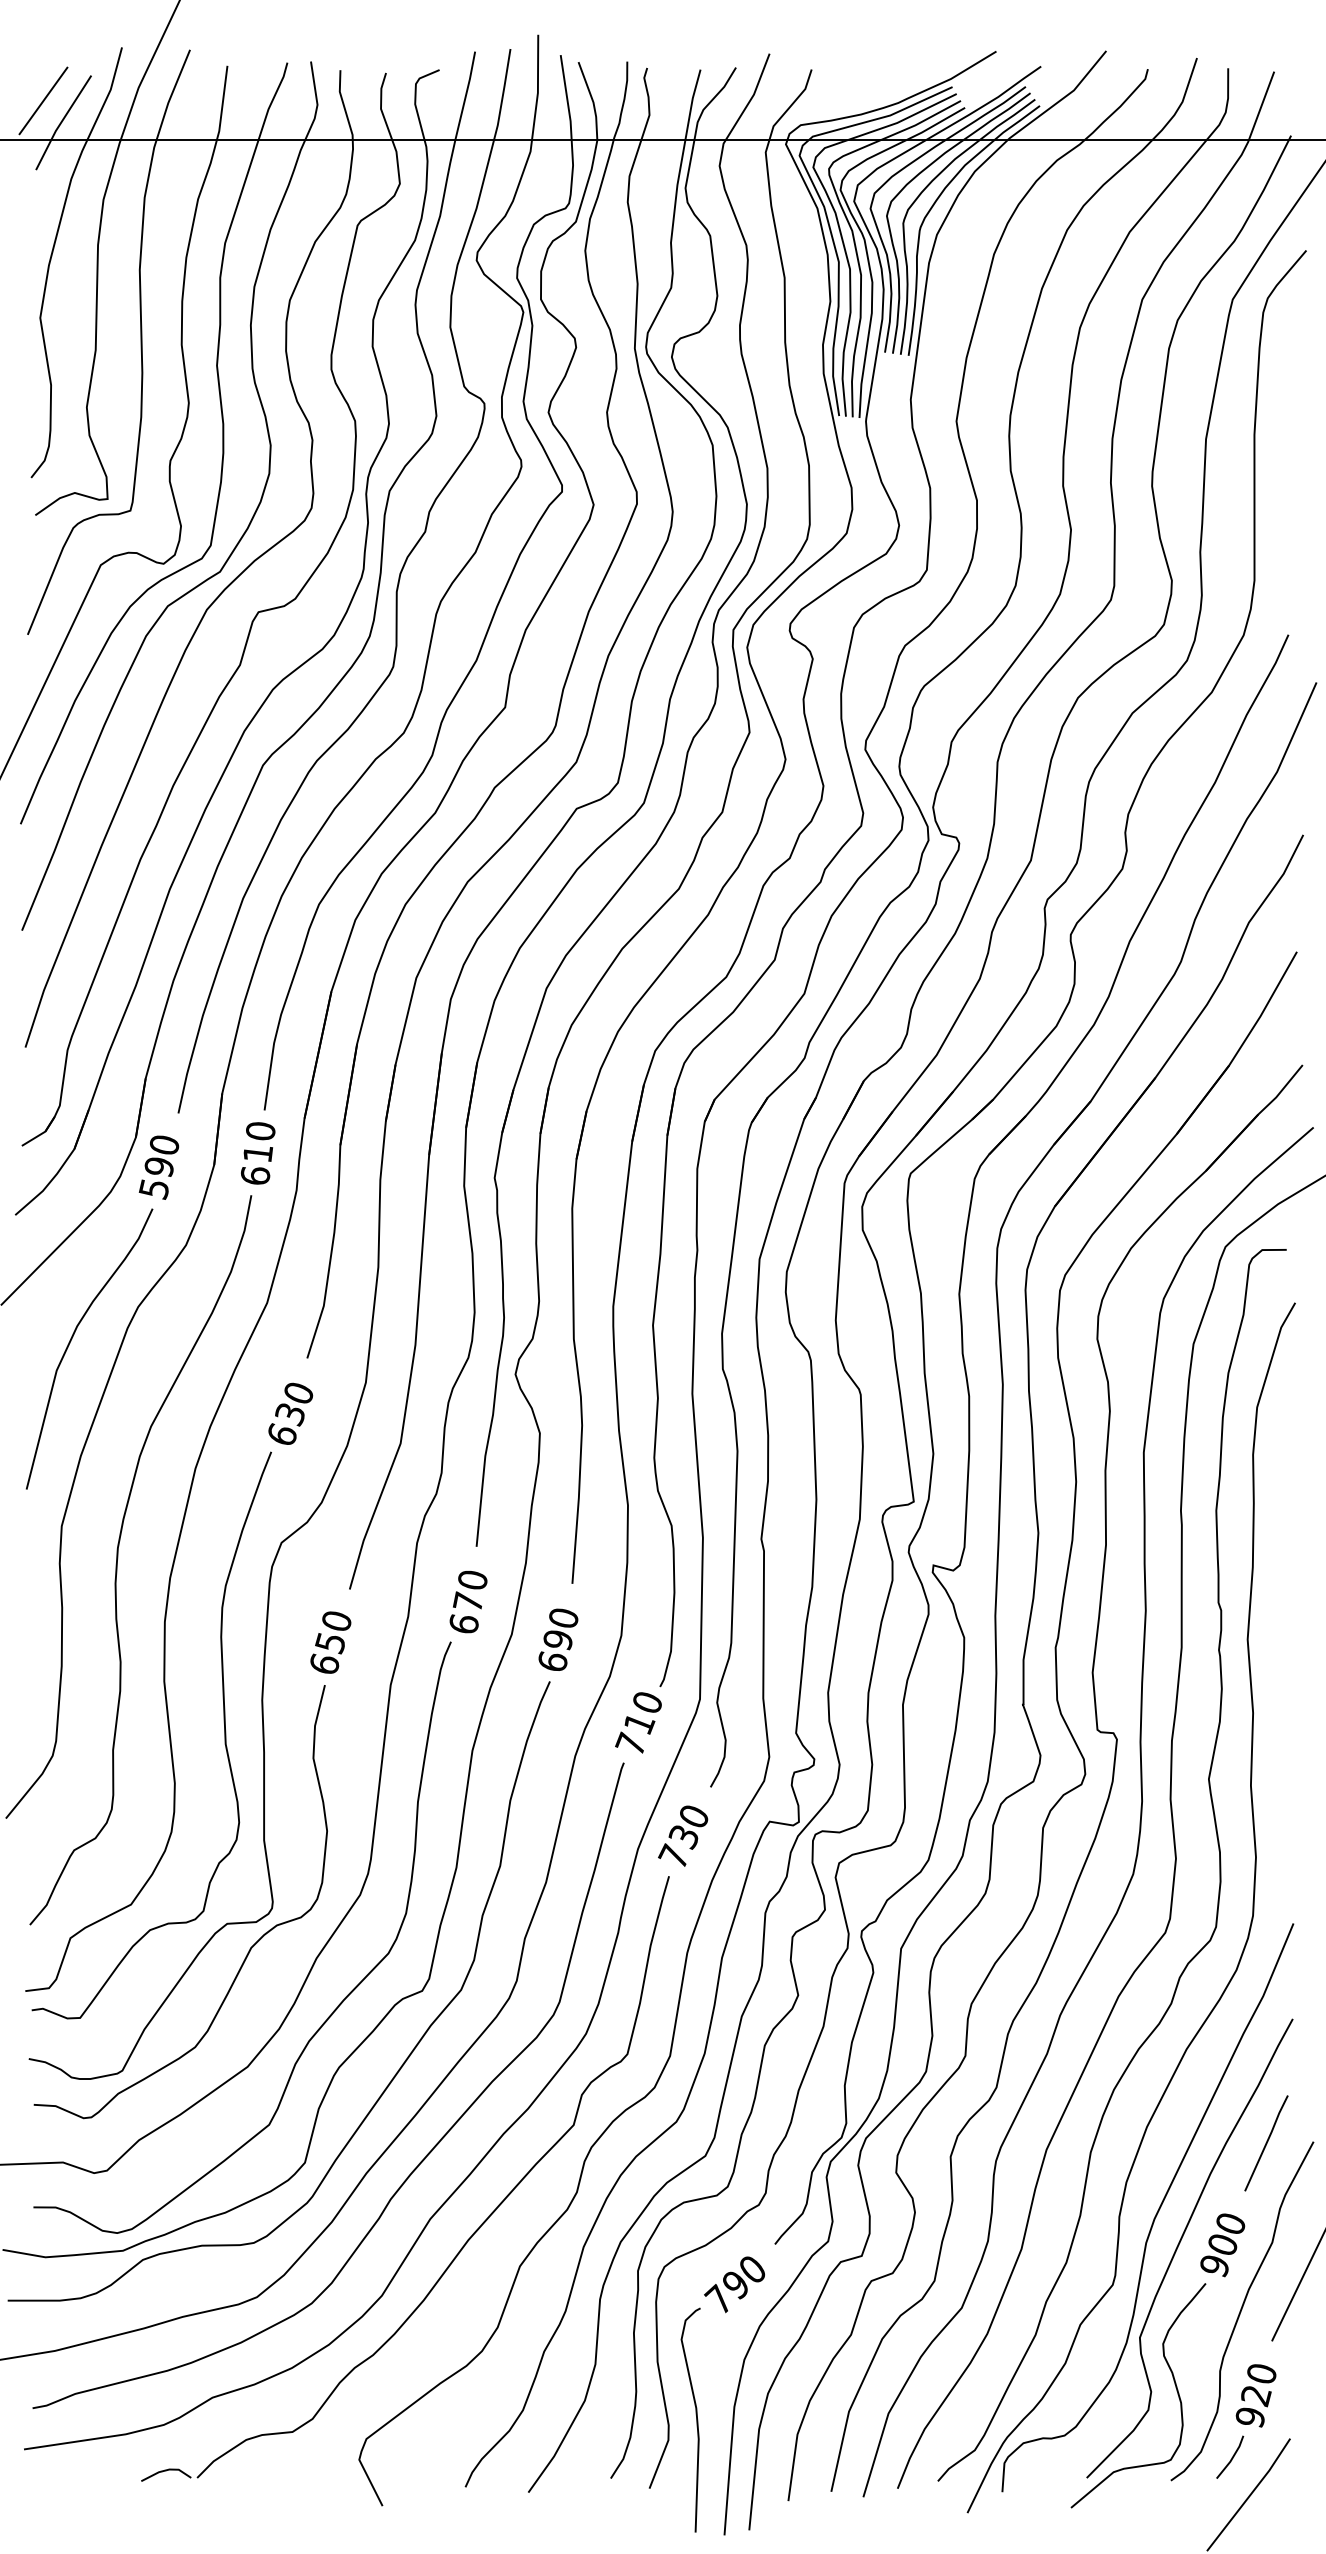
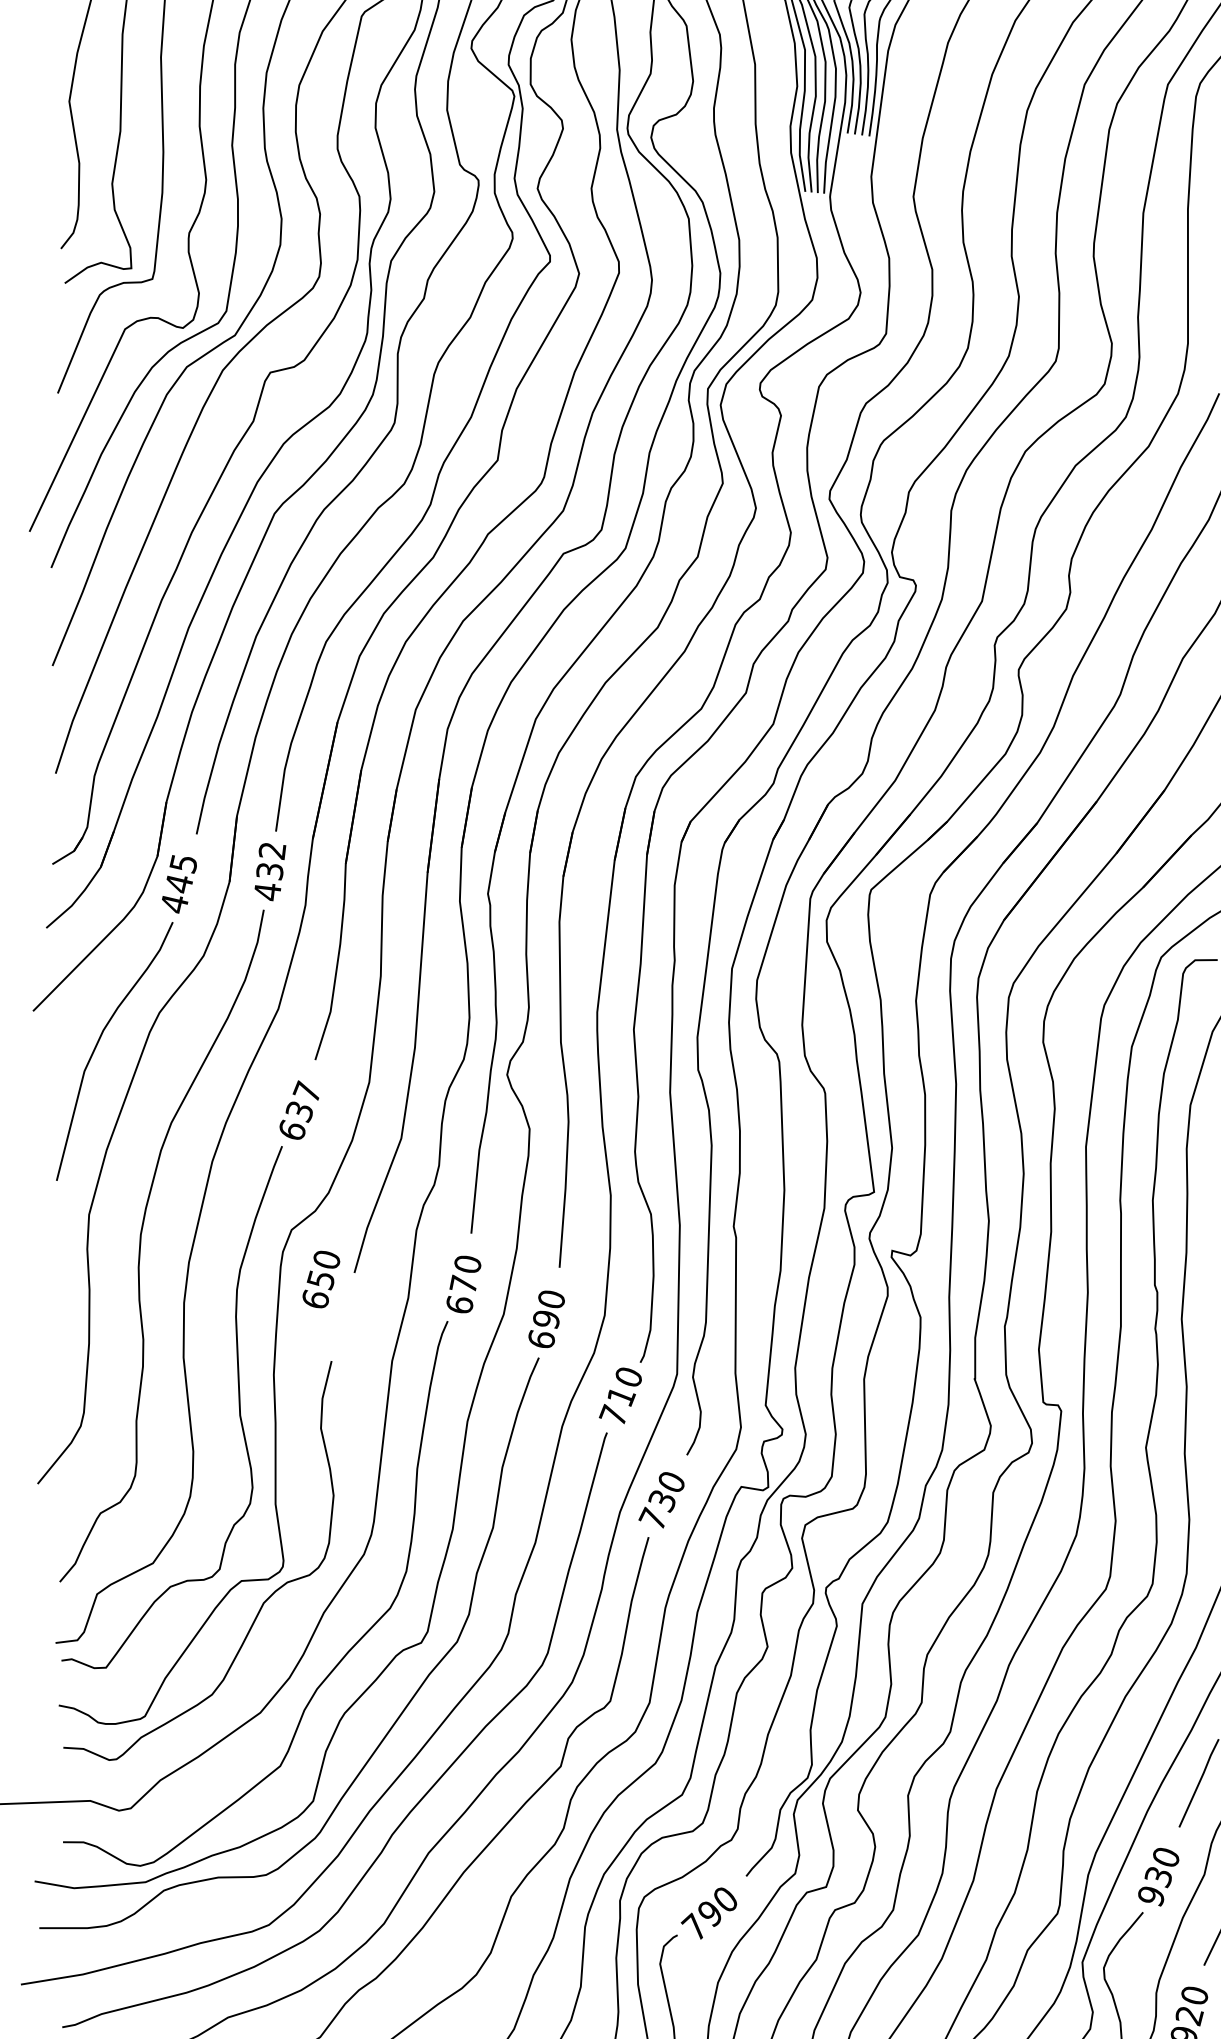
text: (257, 1153) -> (269, 871), 610 -> 432
text: (158, 1167) -> (178, 884), 590 -> 445
text: (297, 1391) -> (306, 1090), 630 -> 637
text: (330, 1642) -> (321, 1279), moved
text: (1222, 2245) -> (1158, 1877), 900 -> 930

